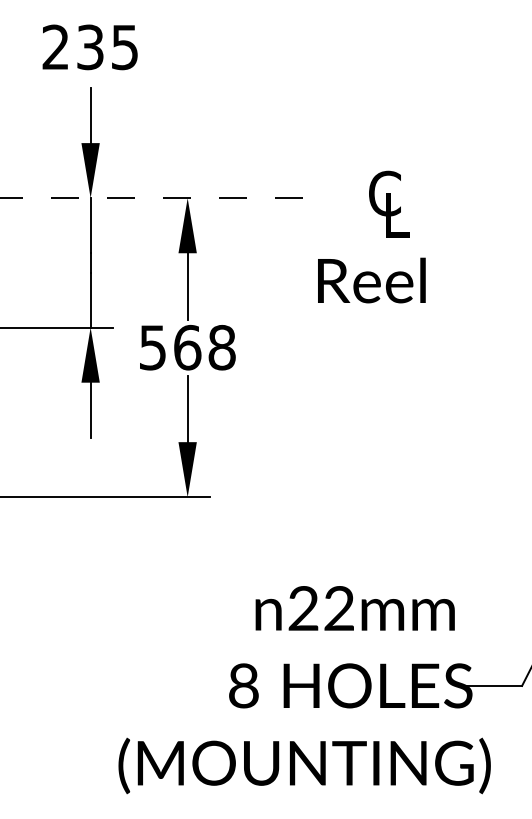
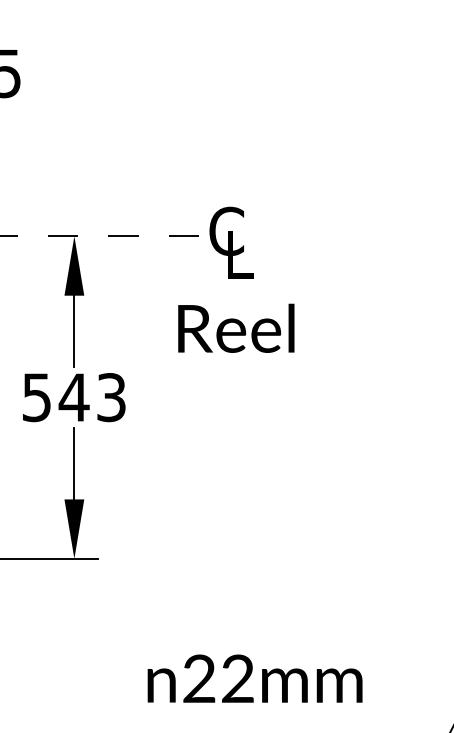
text: (389, 203) -> (231, 242), moved
text: (371, 280) -> (235, 328), moved
text: (204, 347) -> (92, 397), 568 -> 543

